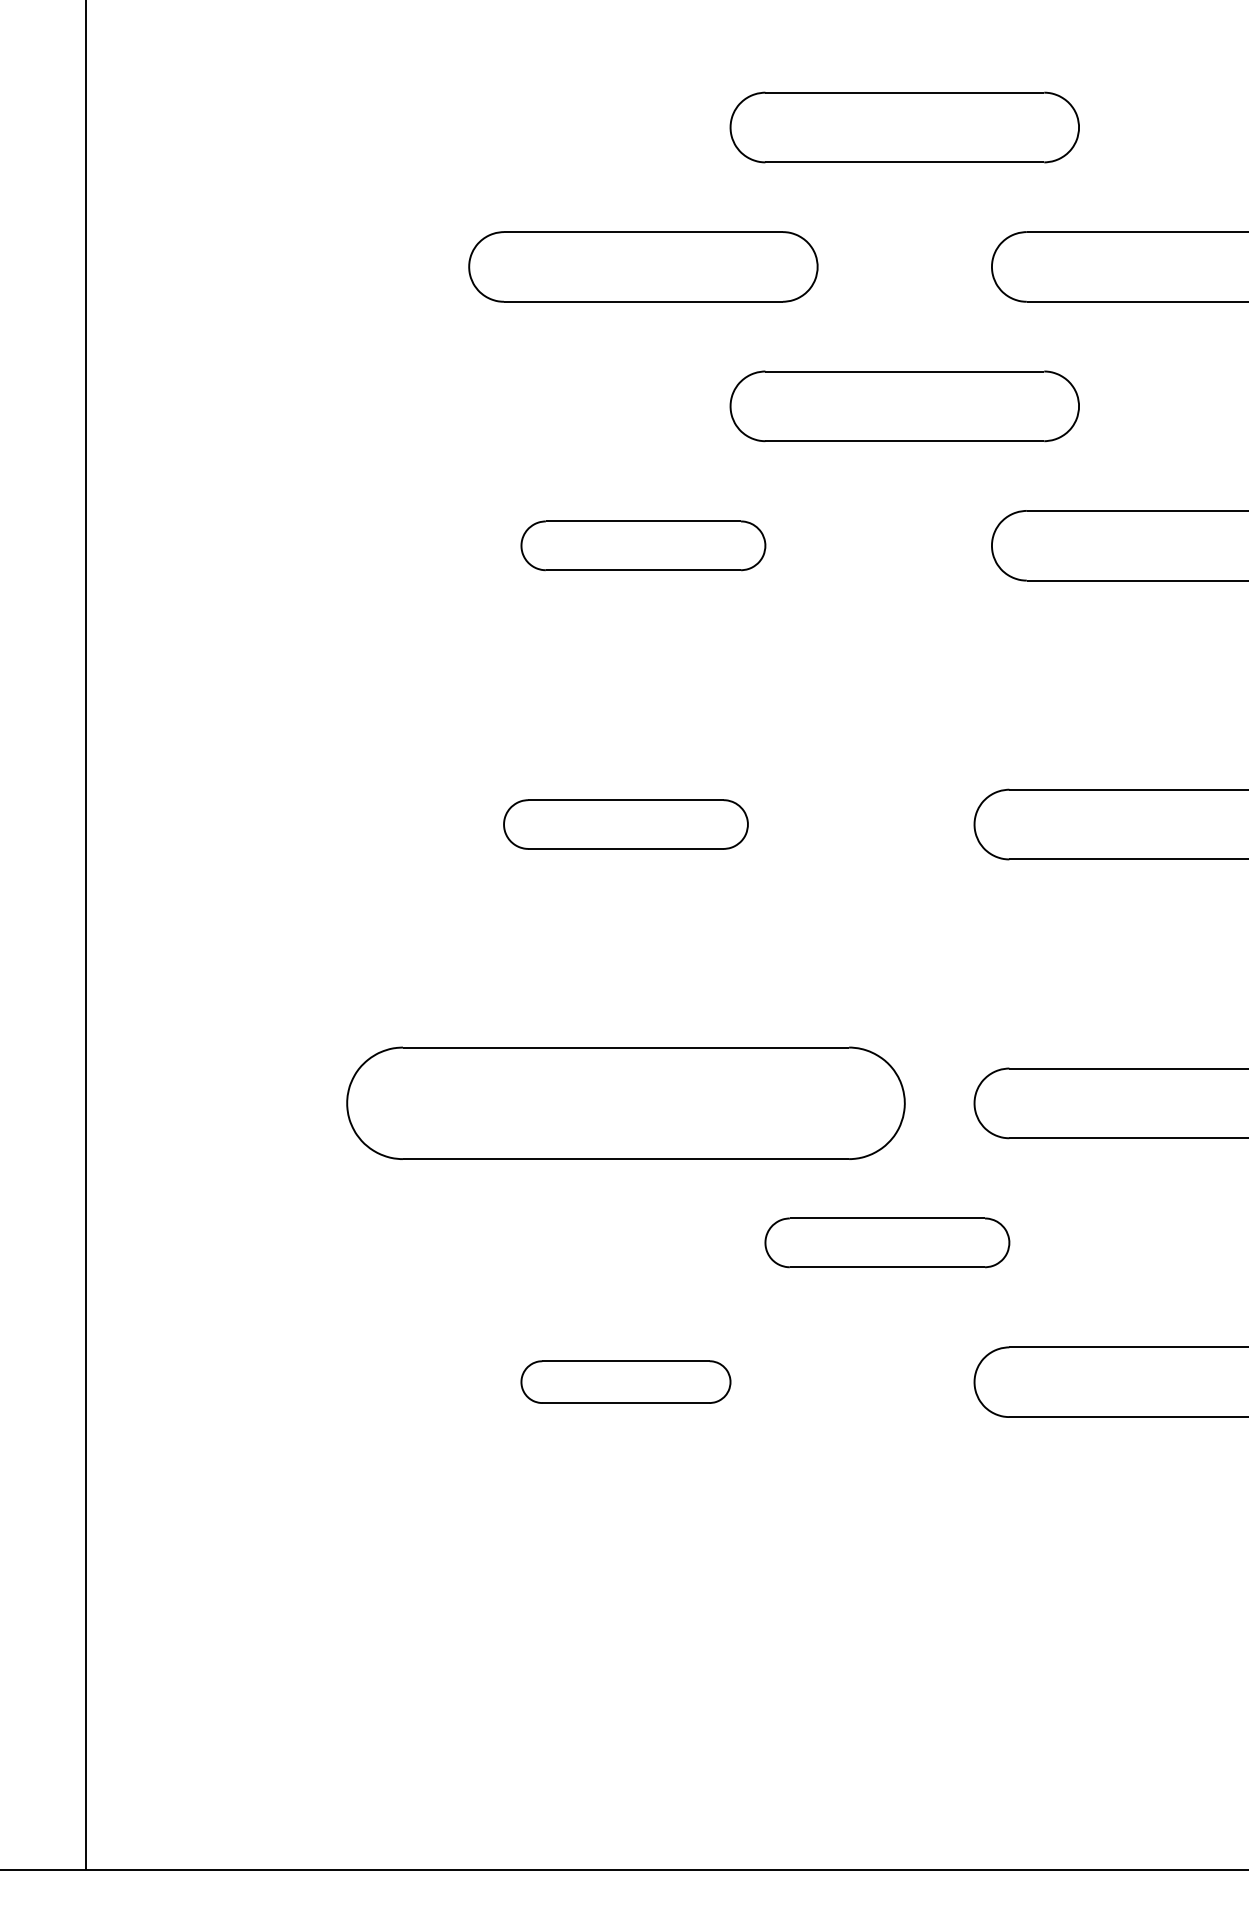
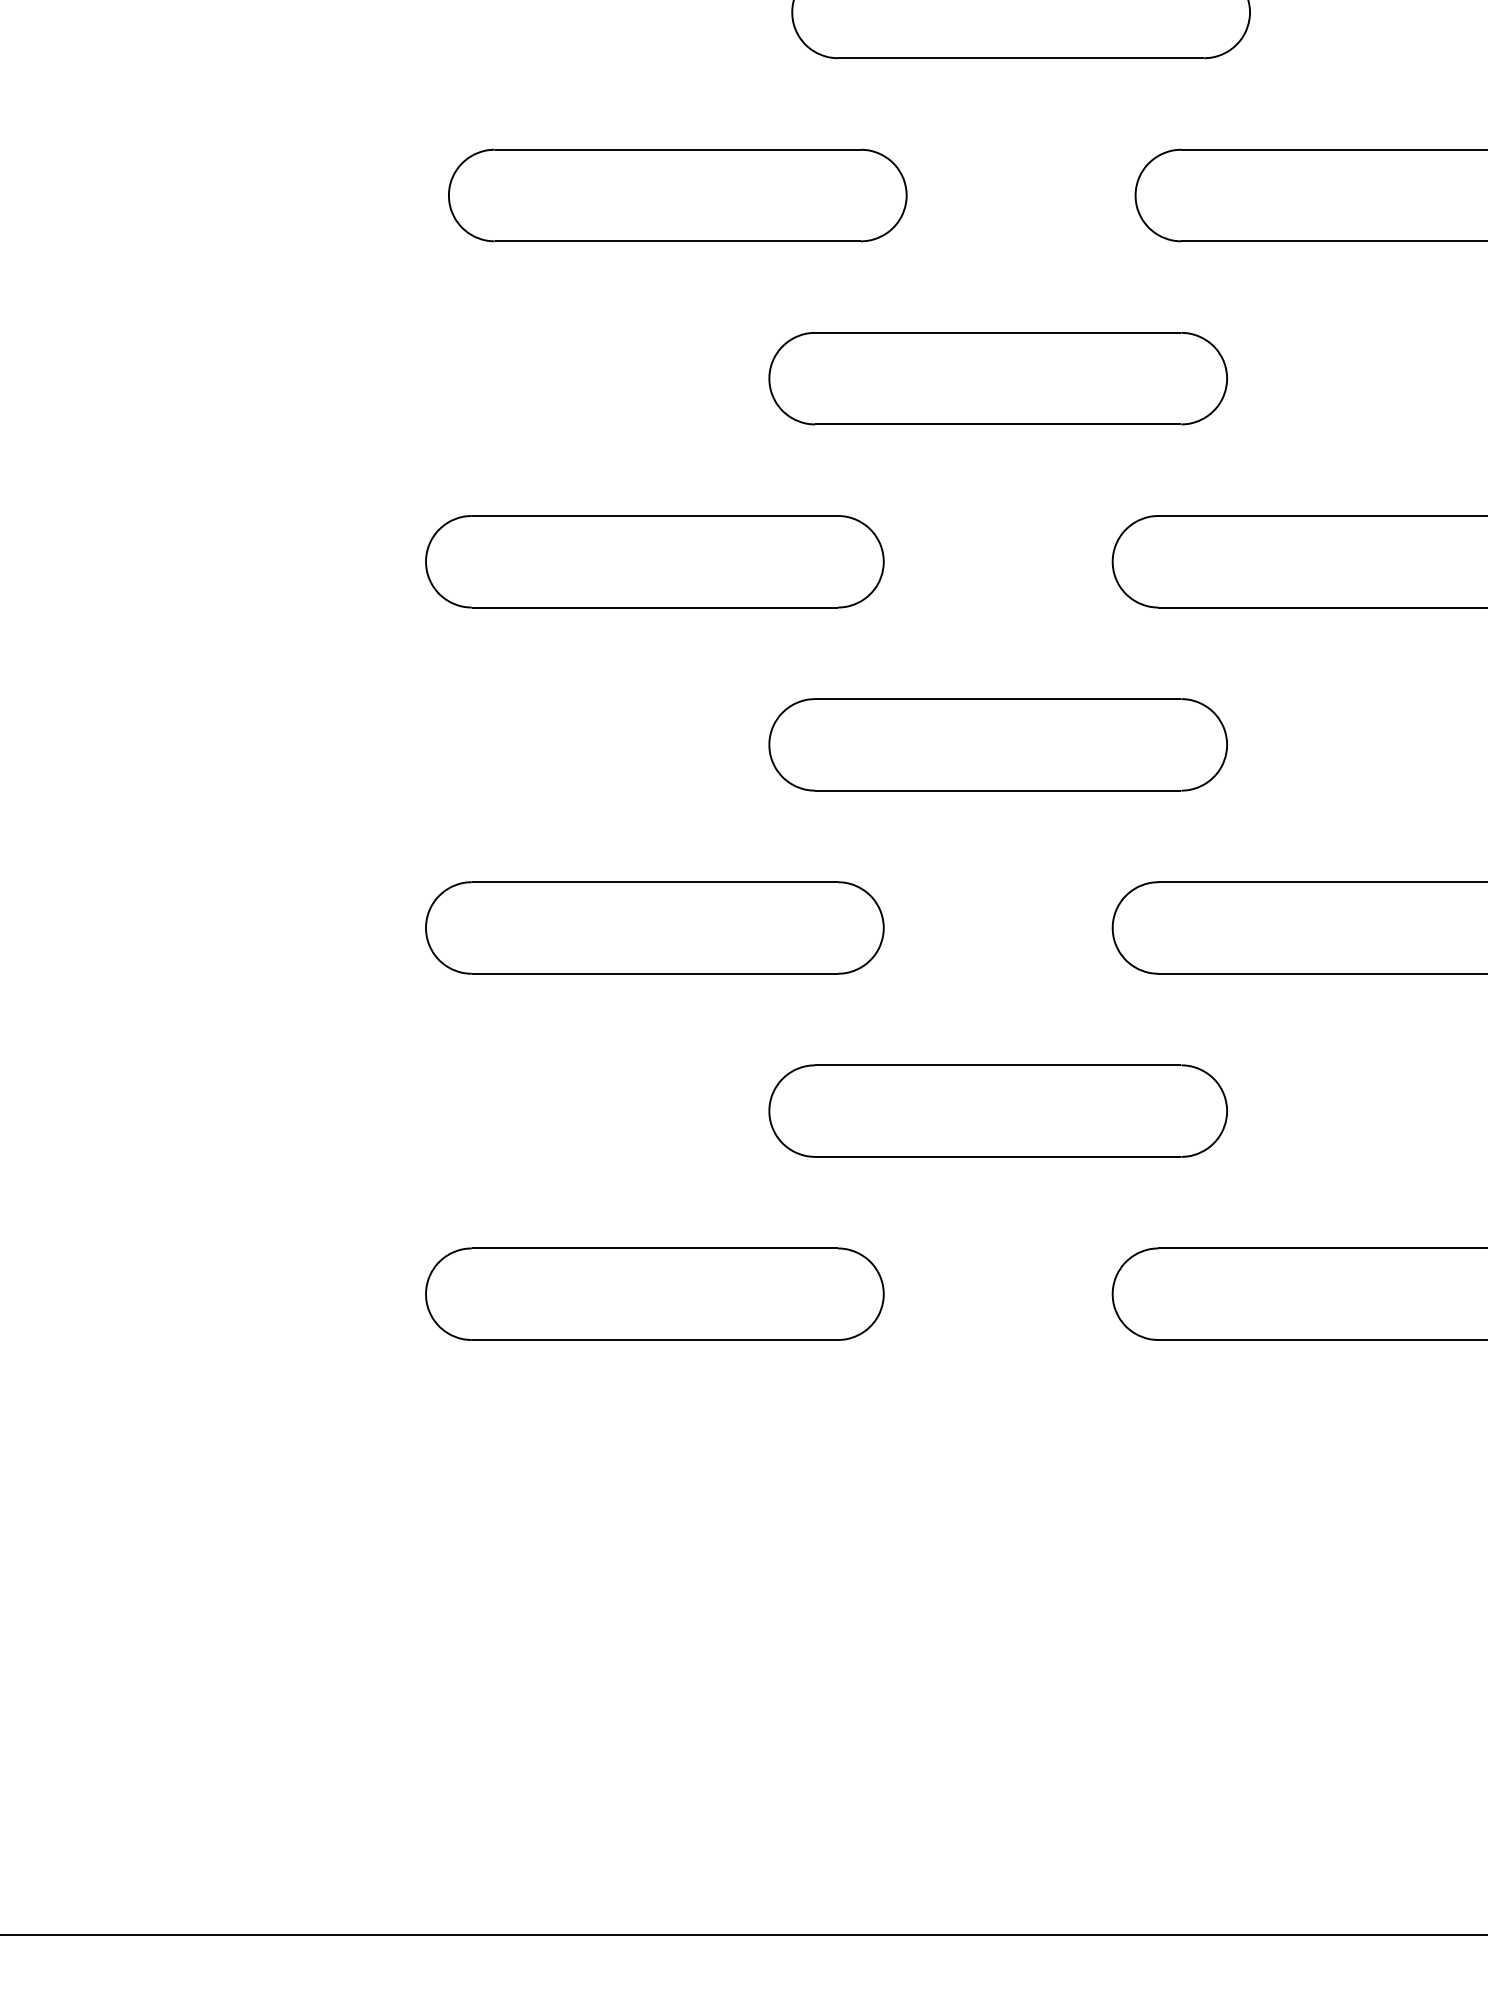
part: (643, 545) -> (677, 195), size x1.43
part: (887, 684) -> (998, 377), added
part: (625, 824) -> (654, 561), size x1.43
part: (887, 963) -> (998, 744), added
part: (625, 1103) -> (654, 928), size x0.62
part: (887, 1242) -> (998, 1110), size x1.43
part: (625, 1381) -> (654, 1293), size x1.67

